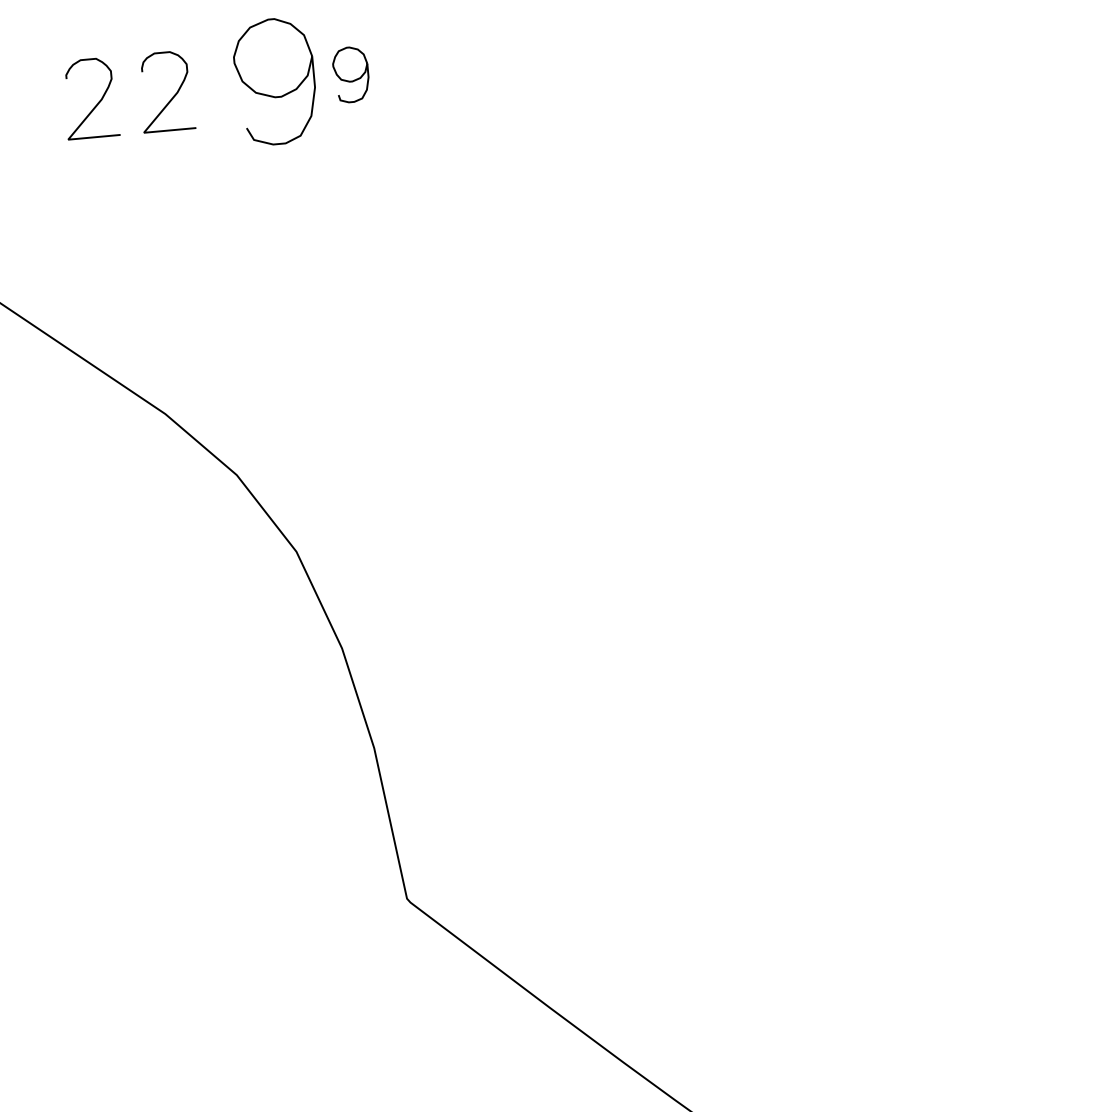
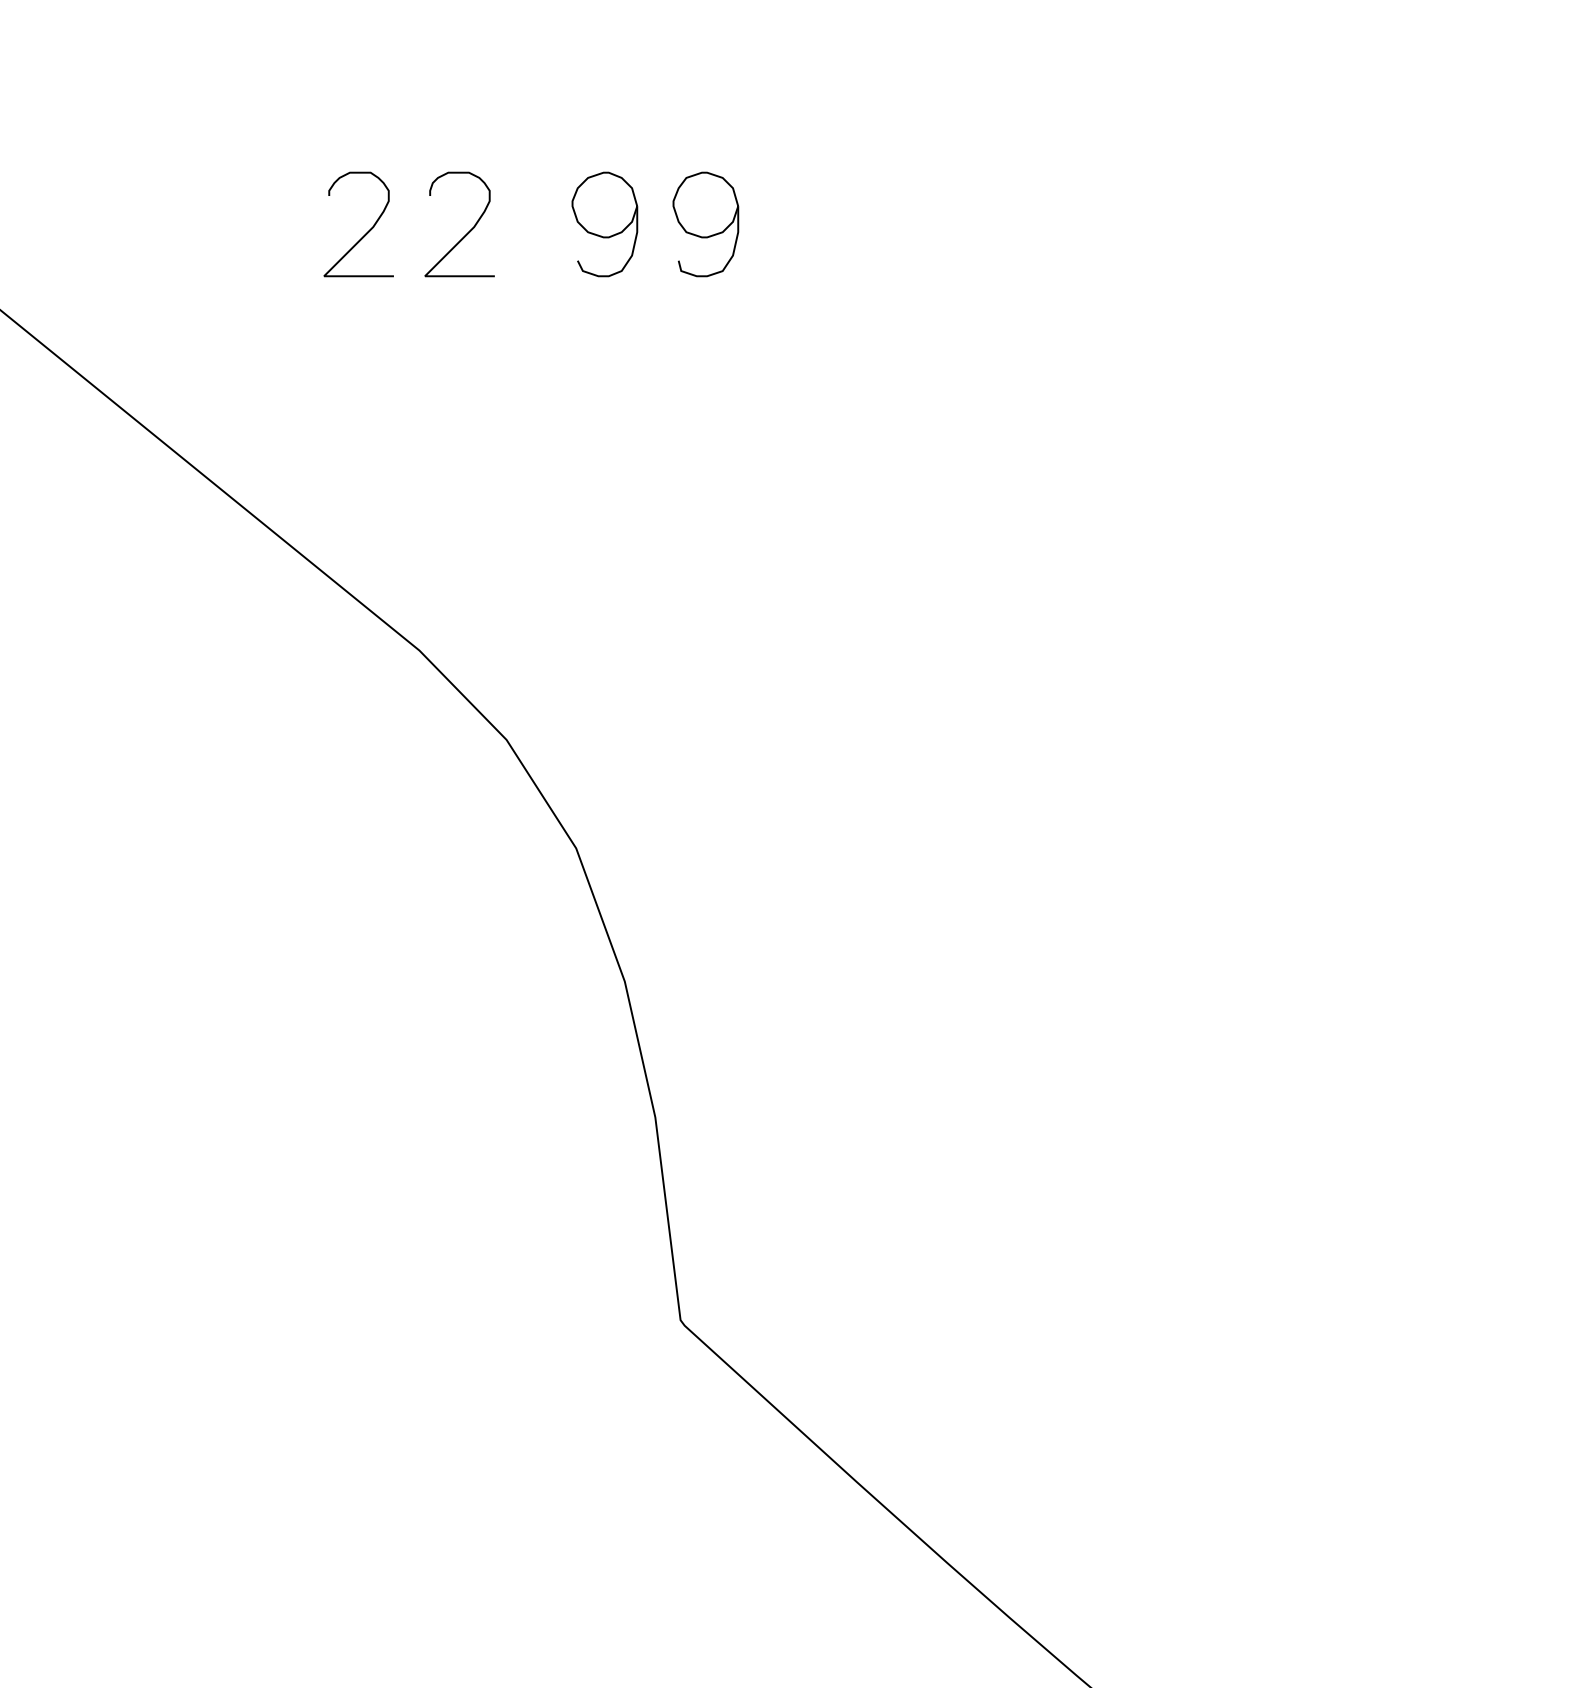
part: (350, 74) -> (705, 224), size x1.43
part: (275, 81) -> (604, 224), size x0.62

